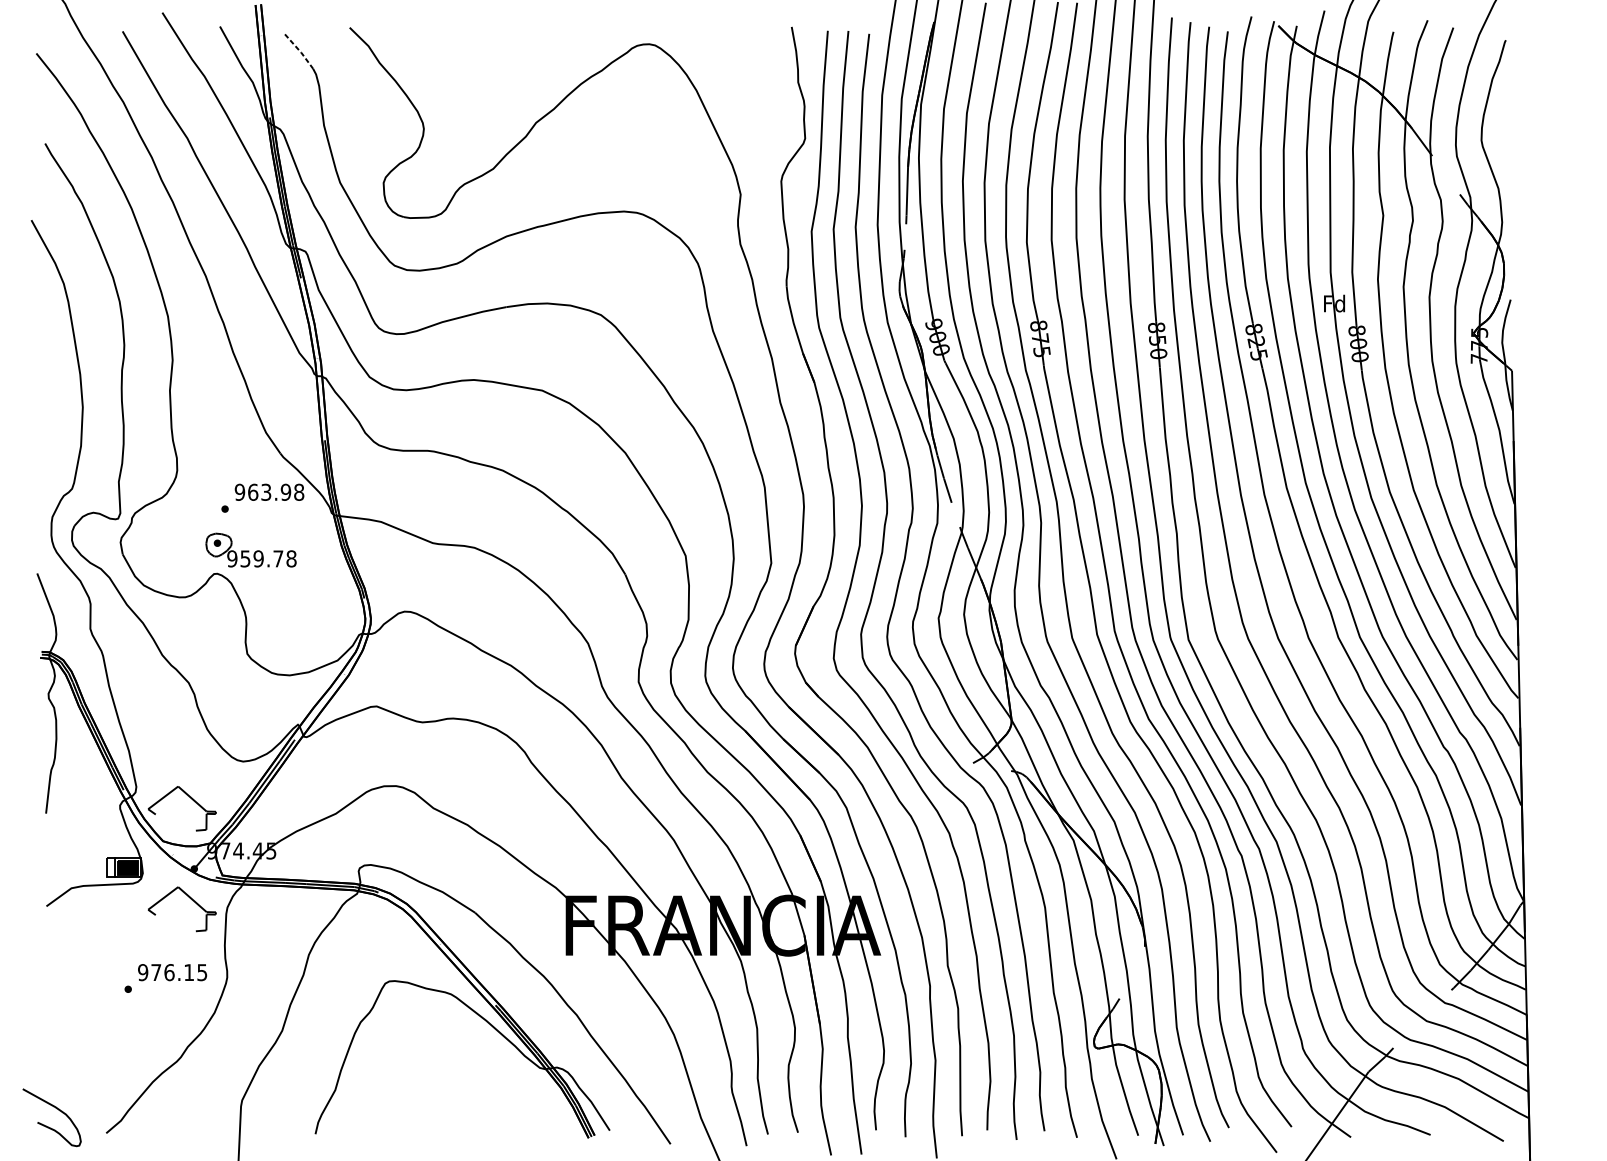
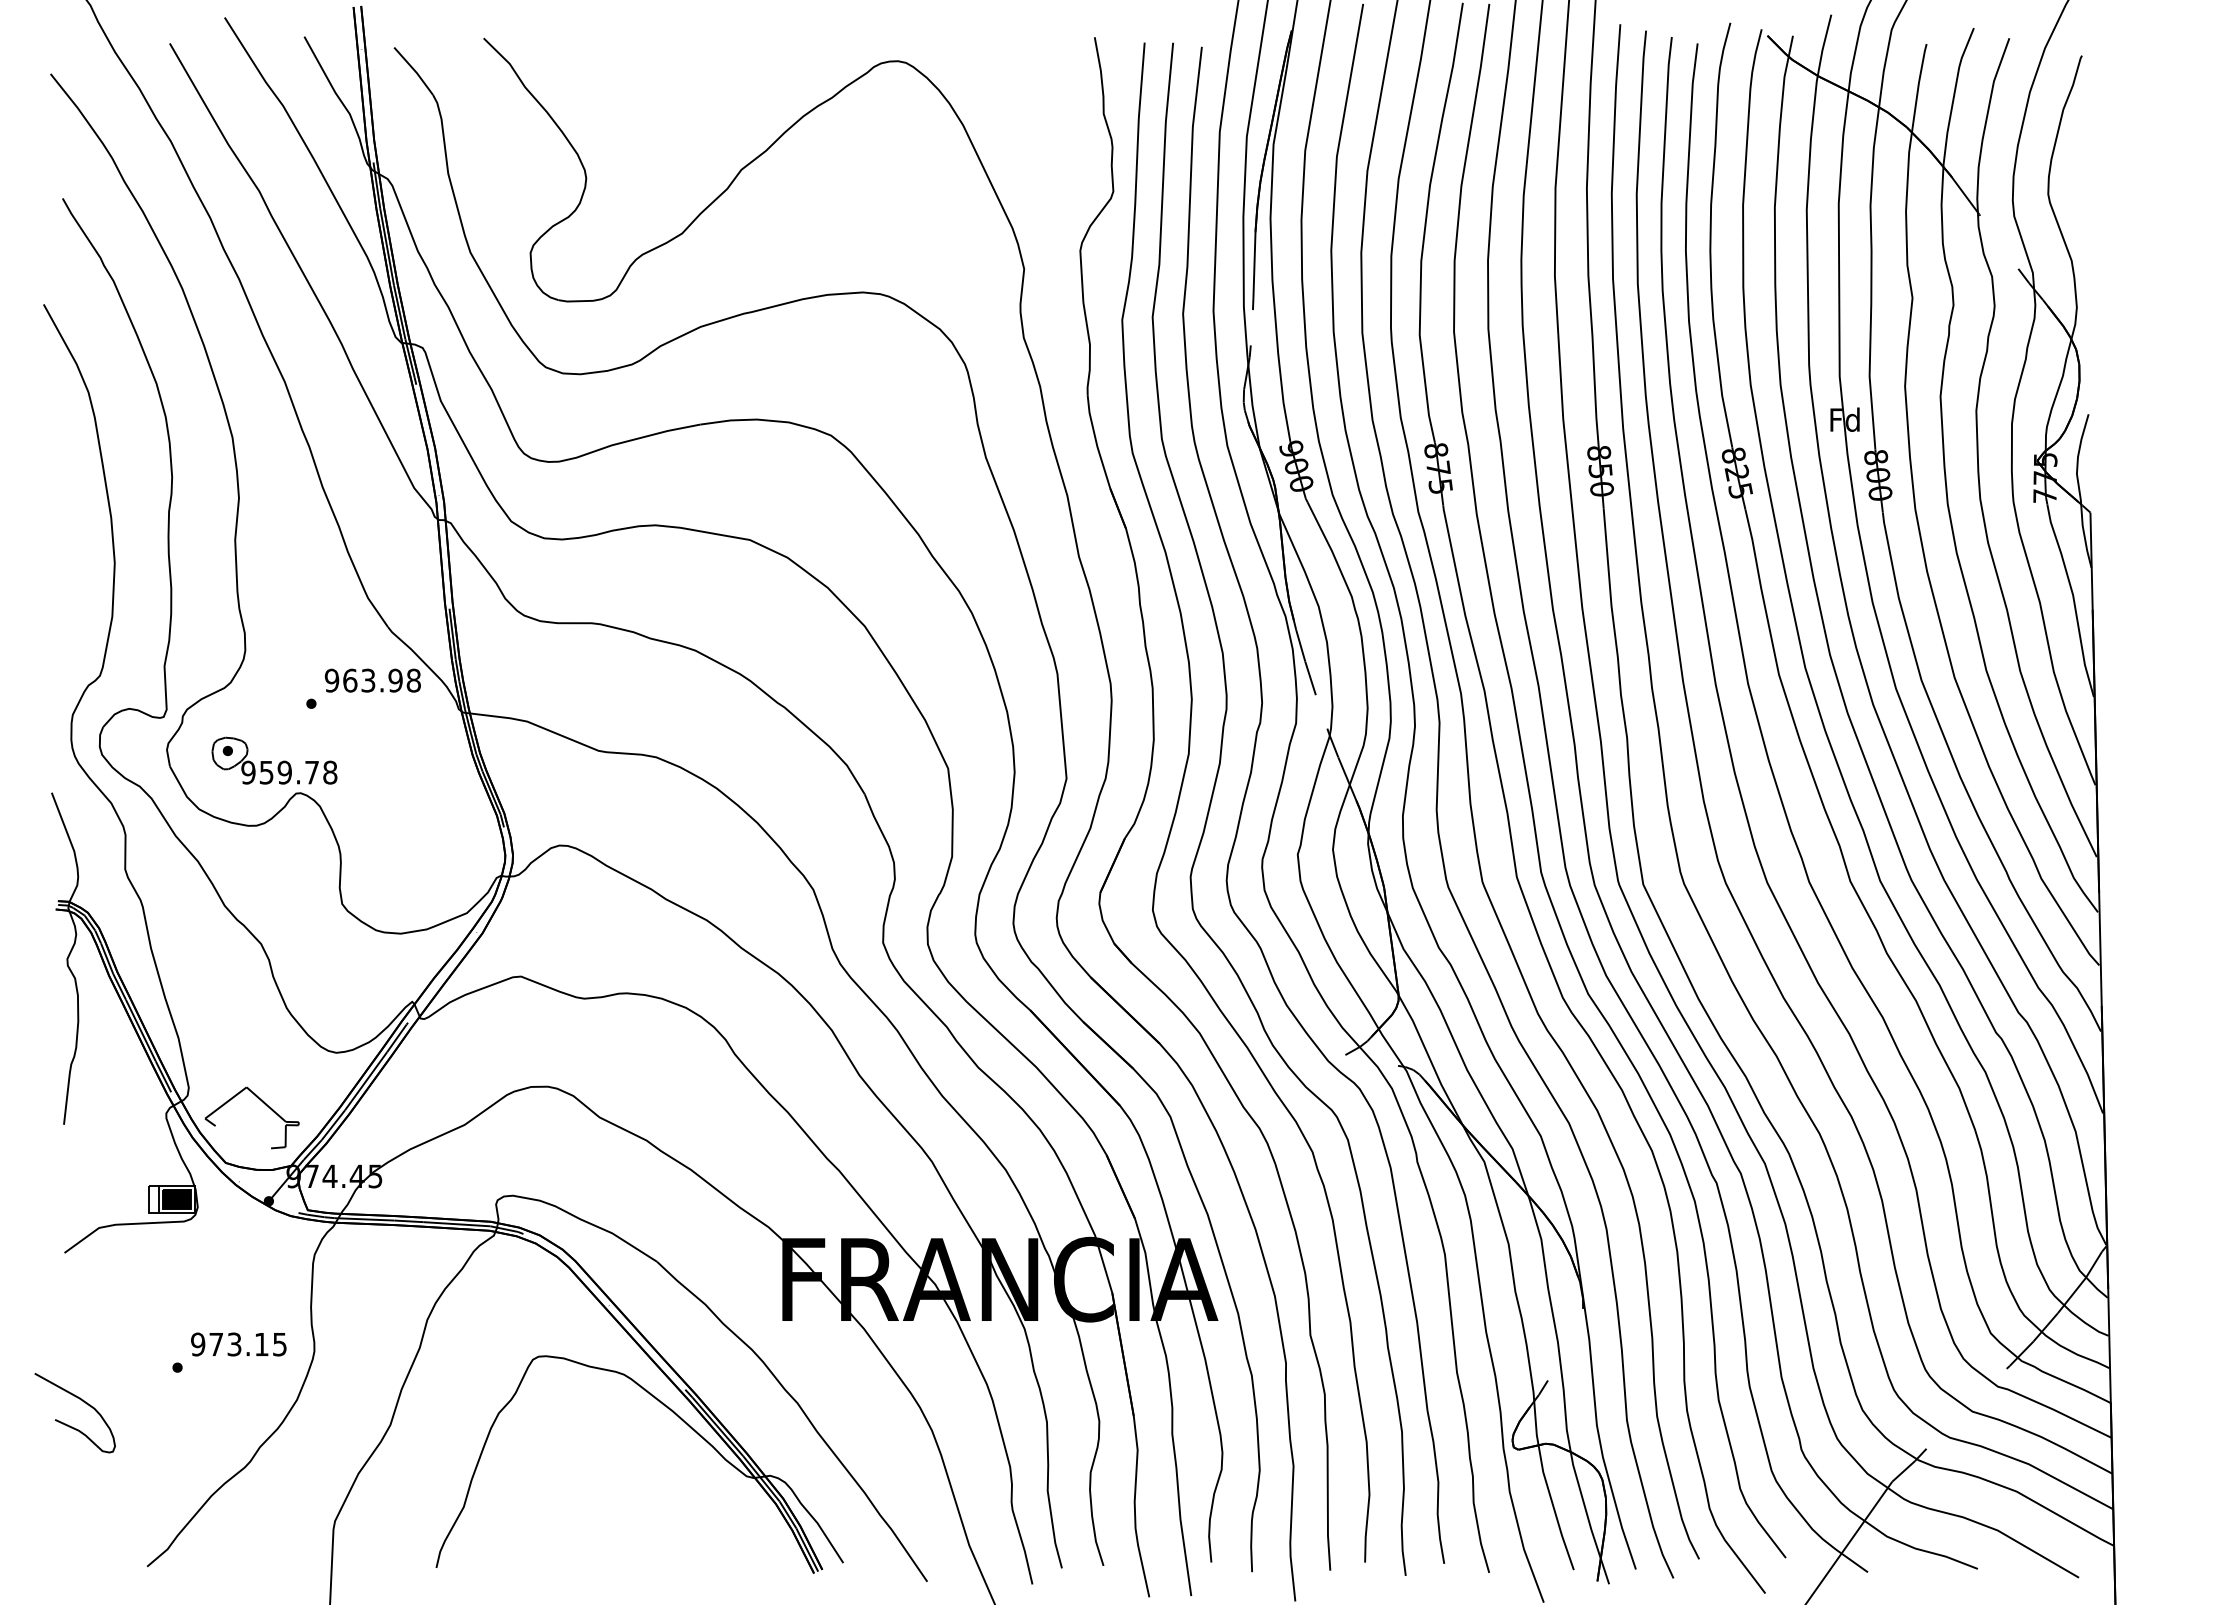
line: (300, 50) -> (415, 70), dashed -> solid
part: (251, 550) -> (274, 760), moved
part: (191, 899) -> (264, 1243), removed
text: (169, 972) -> (234, 1344), 976.15 -> 973.15
curve: (48, 1126) -> (70, 1425), moved

